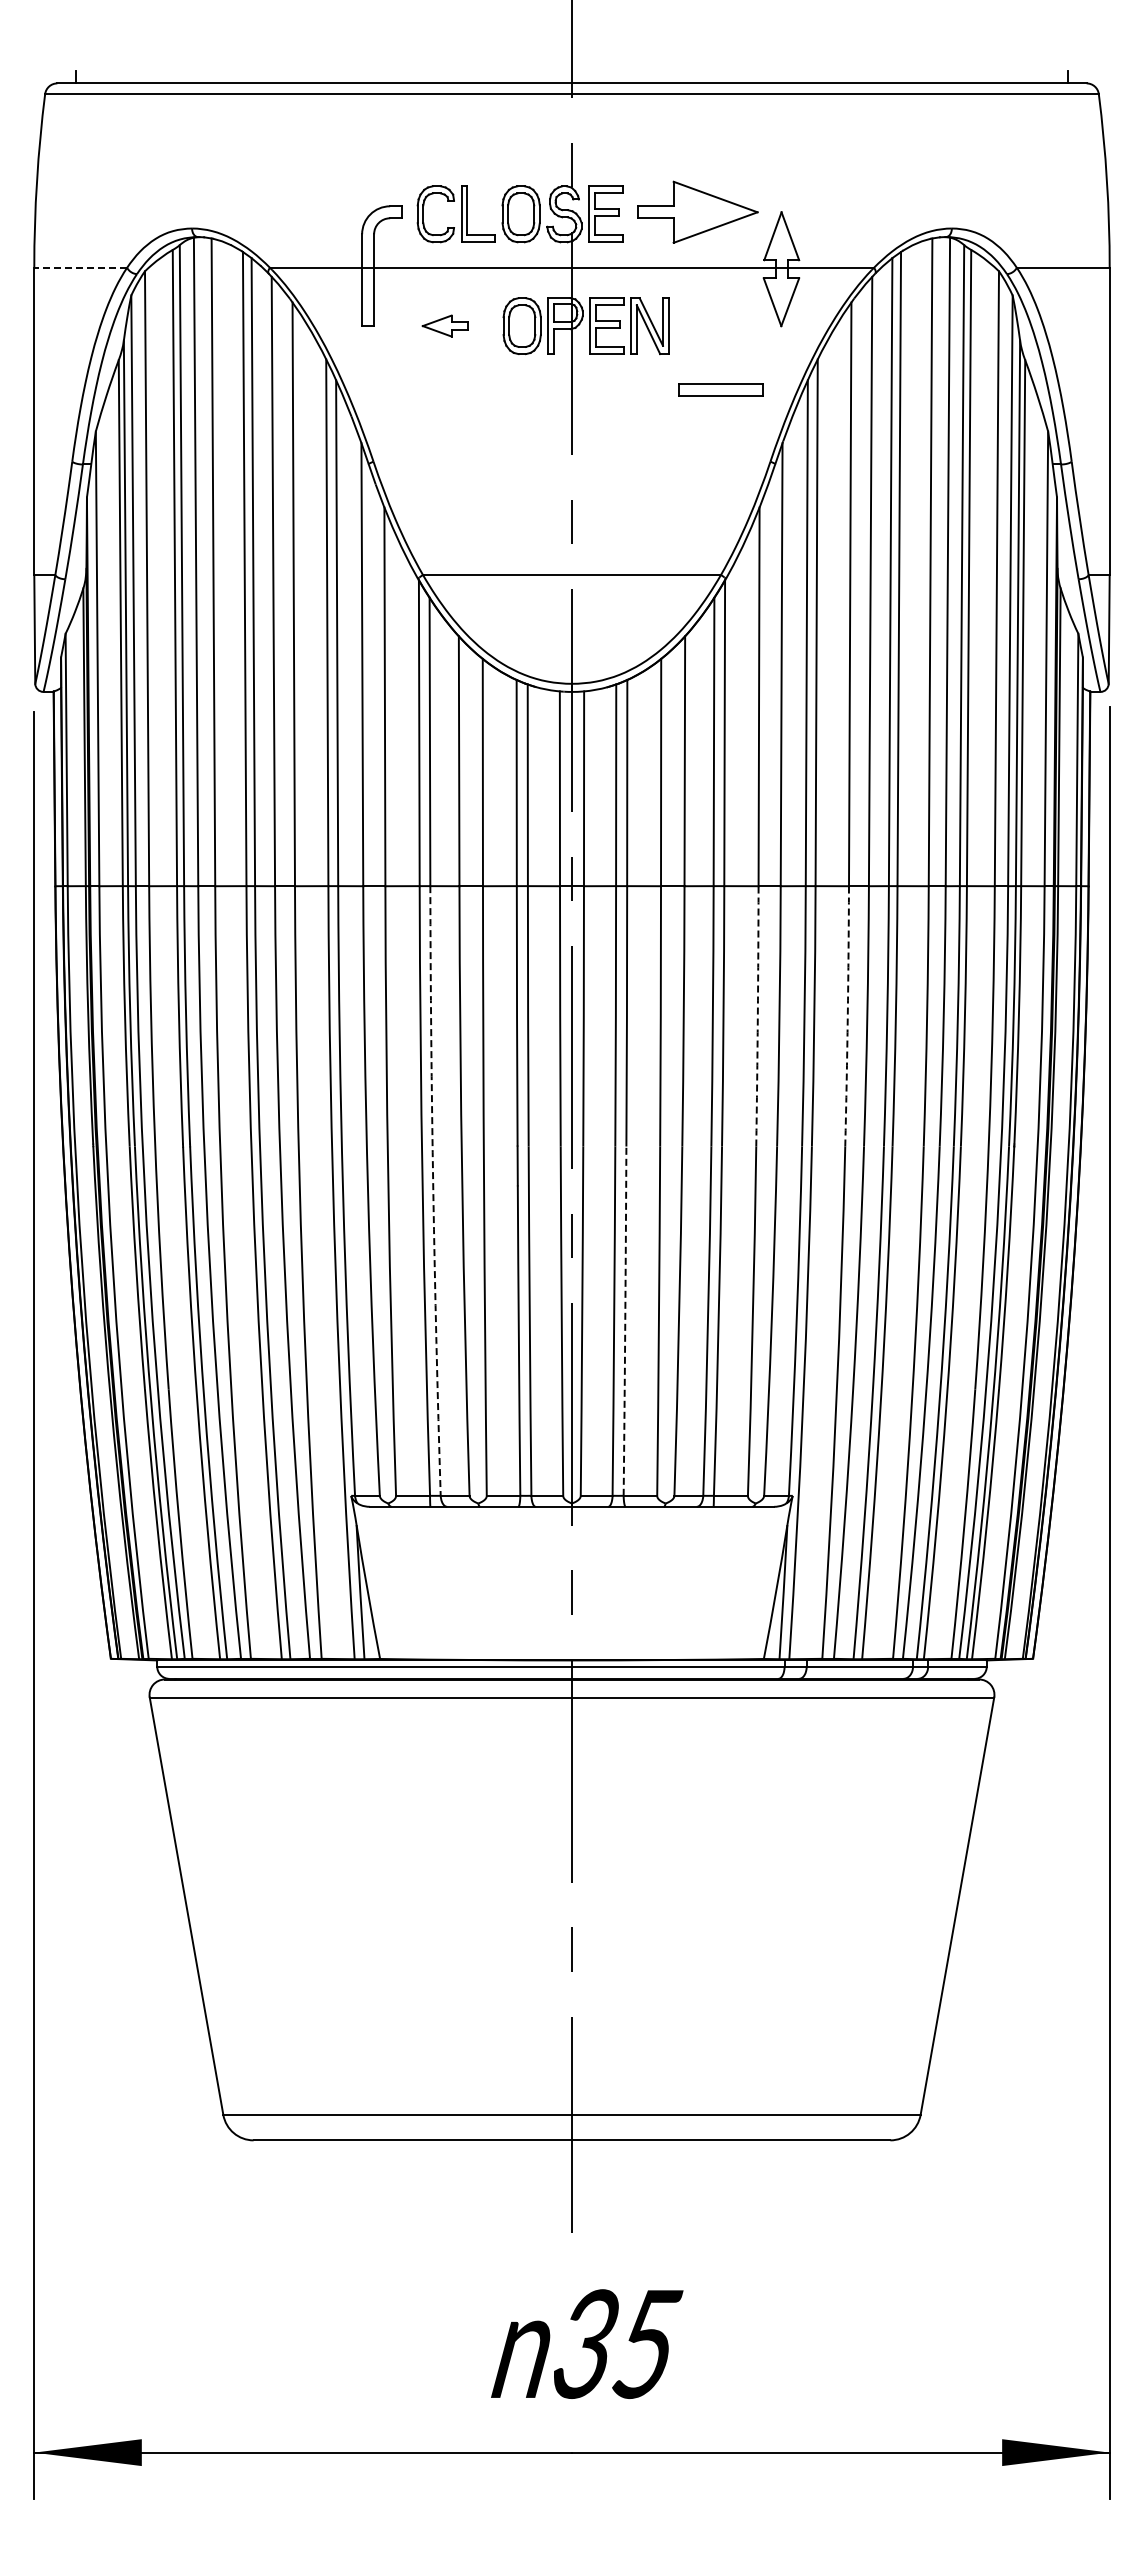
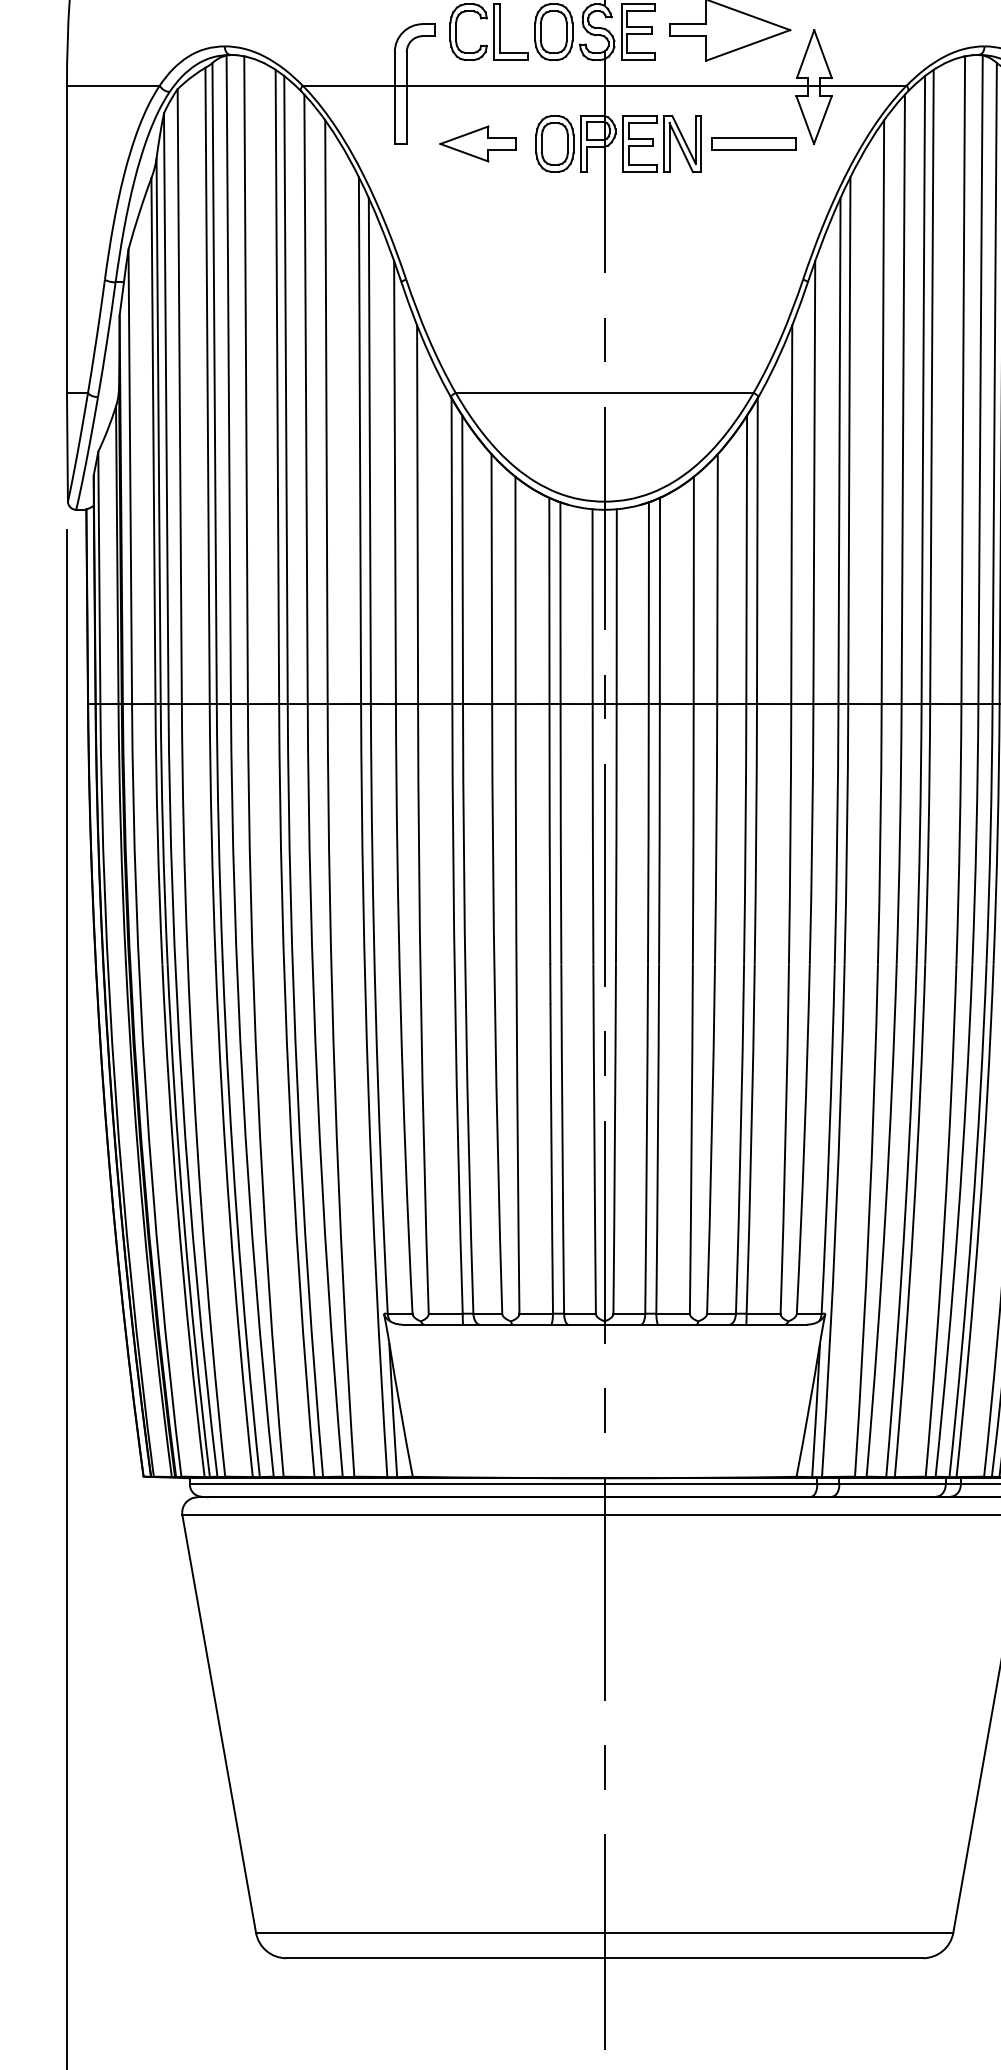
line: (80, 267) -> (113, 85), dashed -> solid
part: (445, 325) -> (478, 143), size x1.67
part: (720, 389) -> (753, 143), moved
arc: (757, 1016) -> (790, 834), dashed -> solid
arc: (847, 1016) -> (880, 834), dashed -> solid
arc: (433, 1191) -> (466, 1009), dashed -> solid
arc: (625, 1321) -> (658, 1139), dashed -> solid

